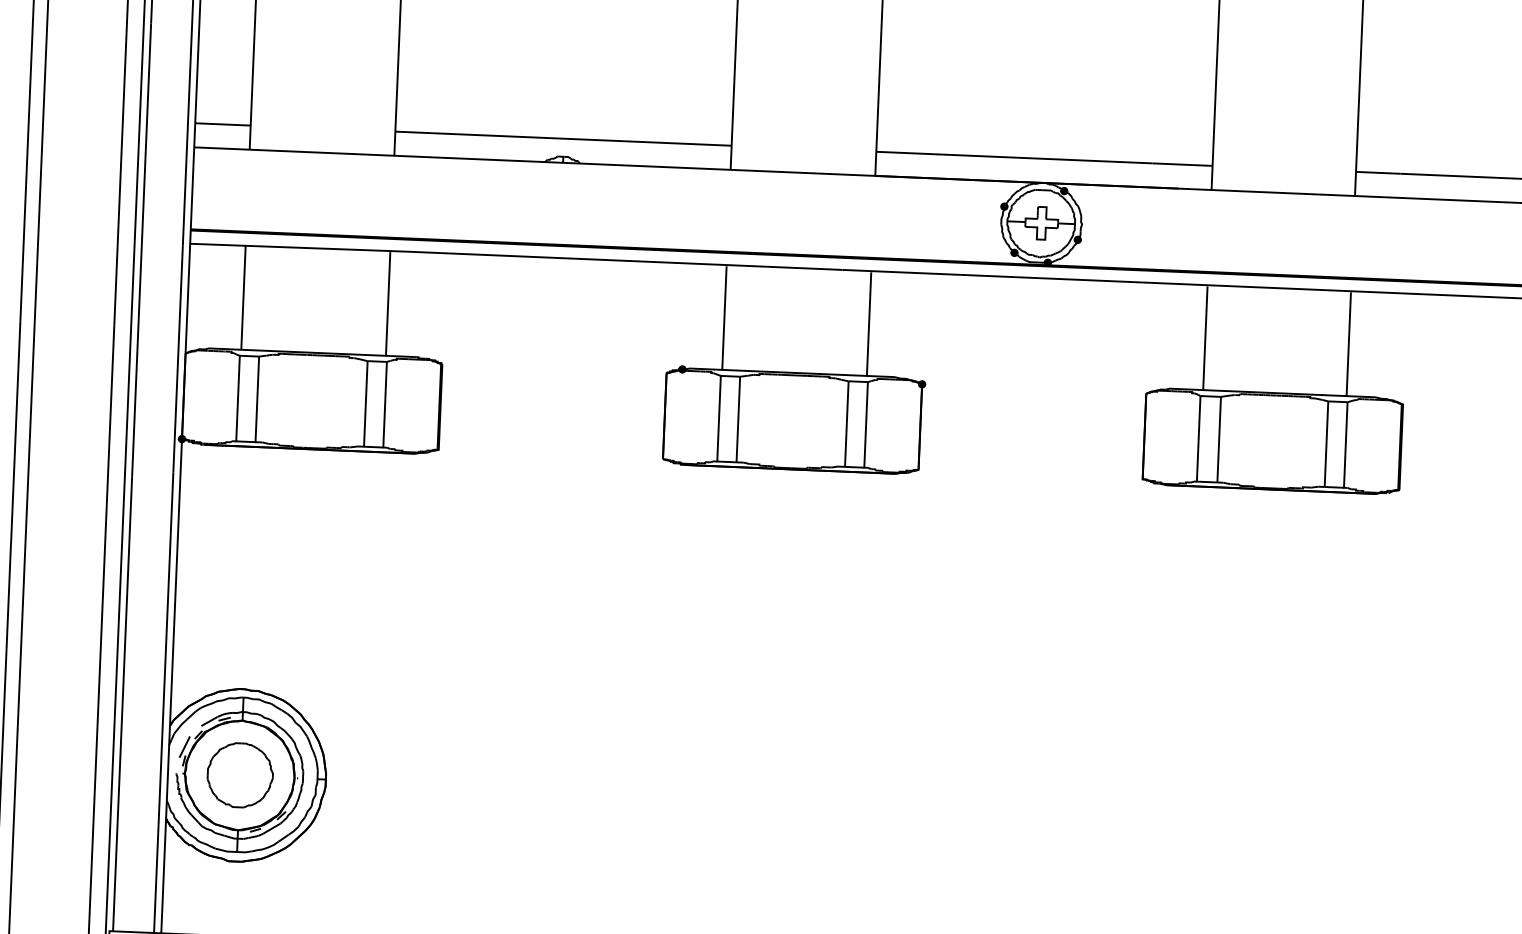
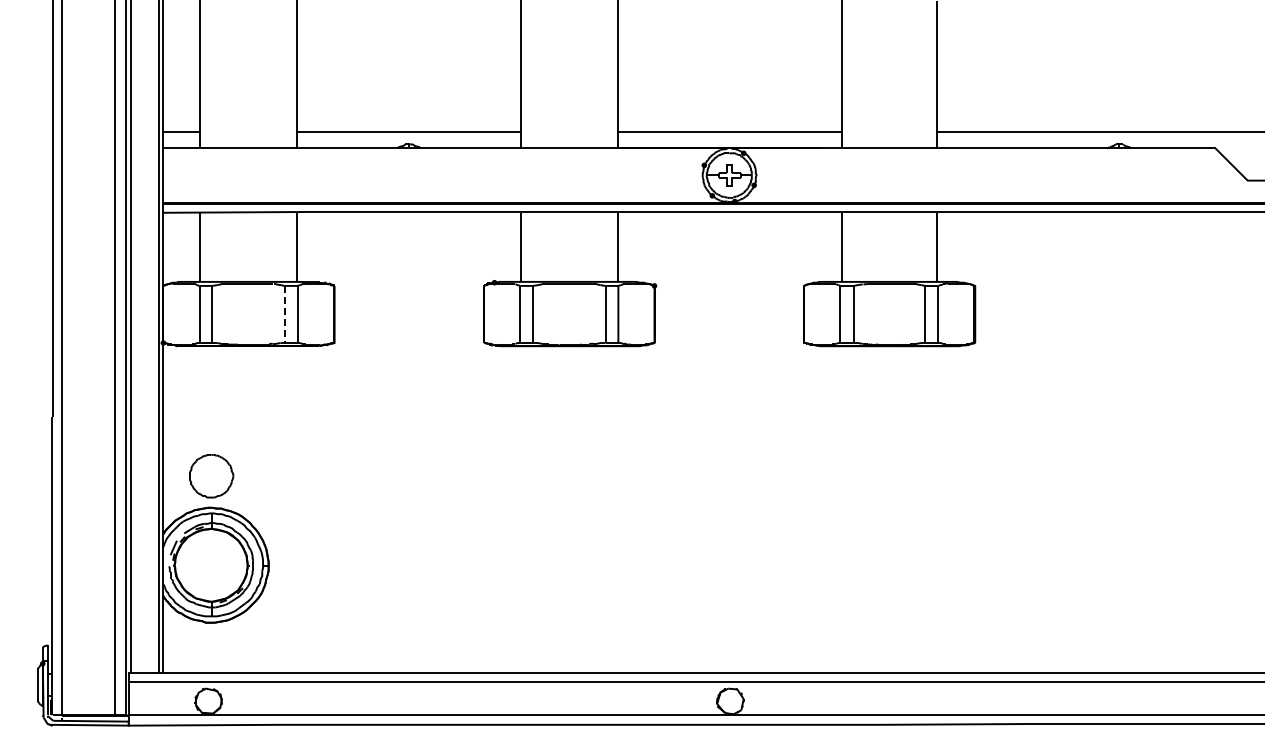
line: (365, 403) -> (284, 314), solid -> dashed
part: (240, 775) -> (211, 476), moved

